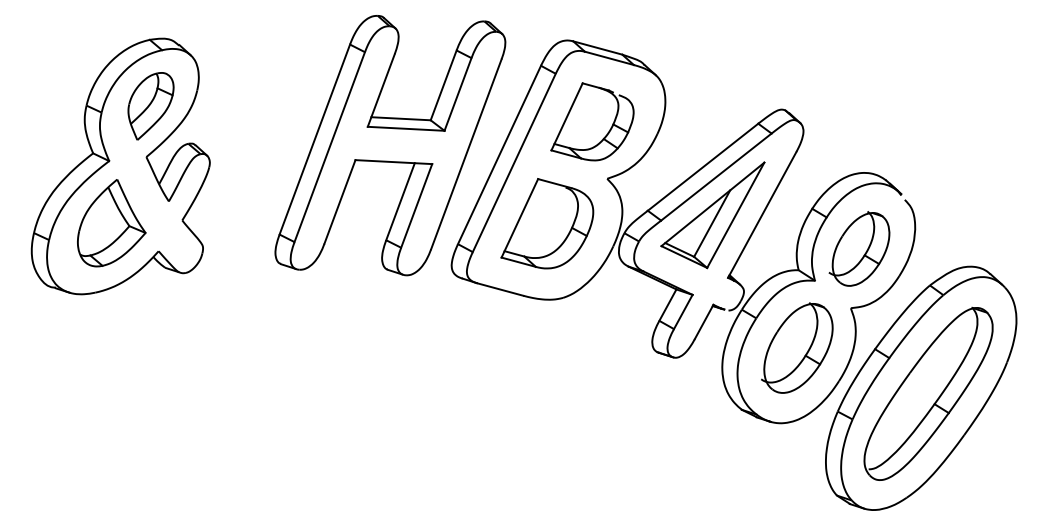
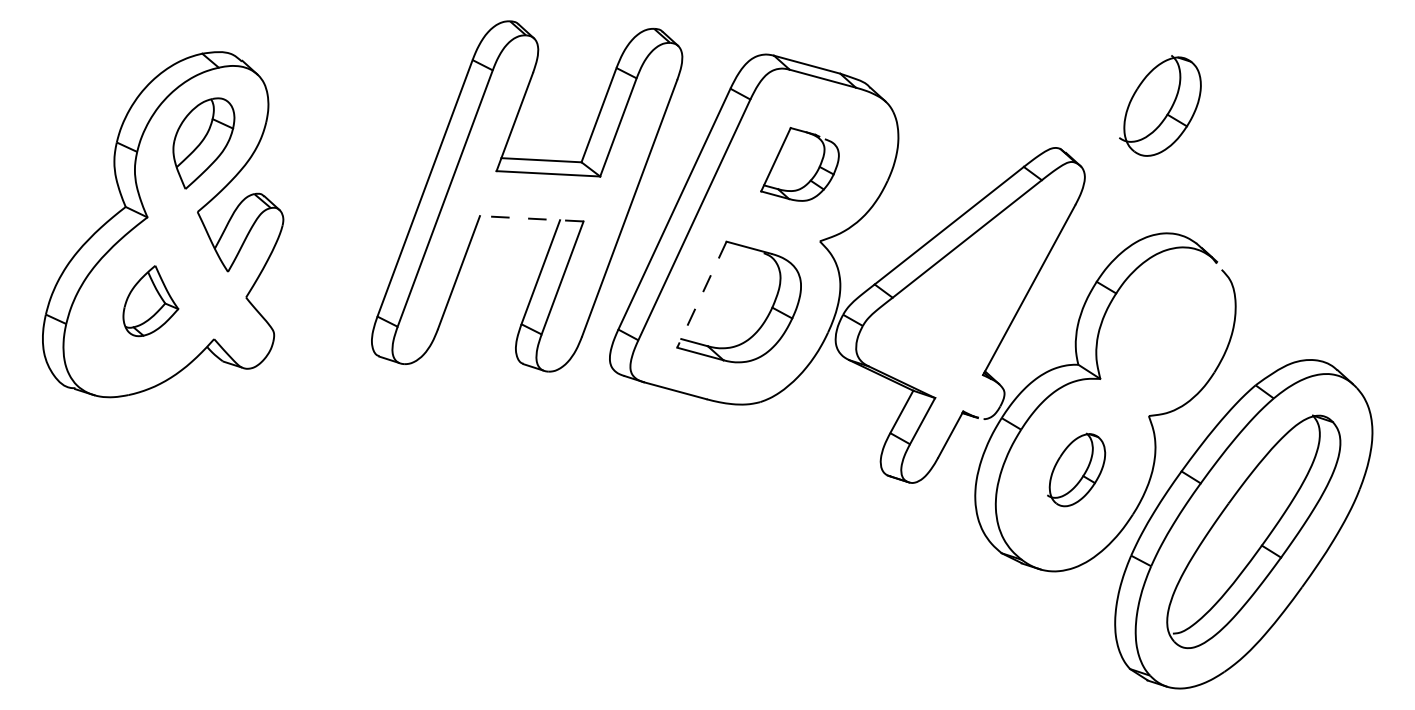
part: (592, 121) -> (799, 164), size x0.7
line: (393, 161) -> (531, 218), solid -> dashed
part: (712, 215) -> (962, 290), removed
line: (519, 218) -> (701, 295), solid -> dashed
part: (111, 222) -> (150, 300), size x0.6
part: (859, 248) -> (1160, 105), moved
part: (797, 347) -> (1076, 469), size x0.6

